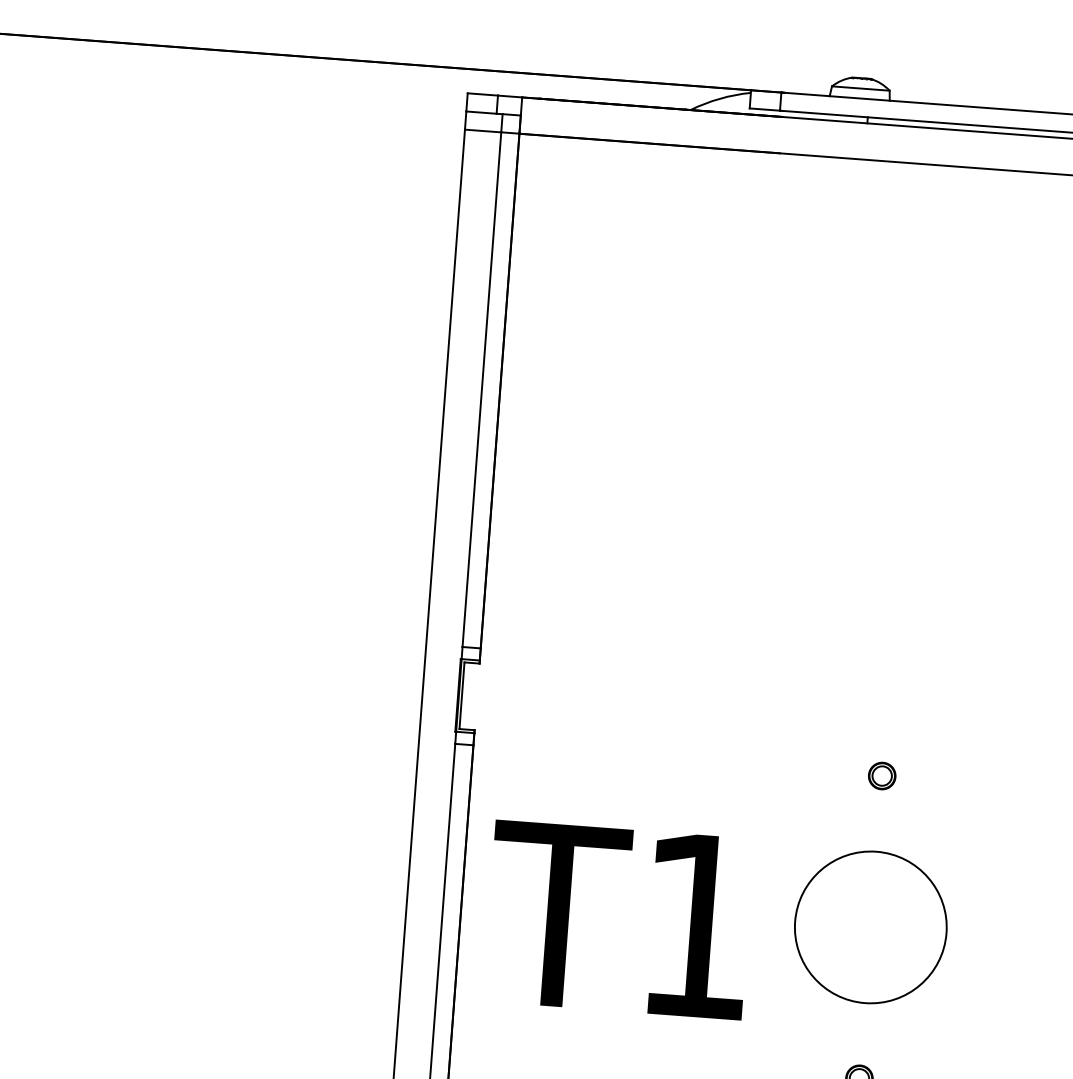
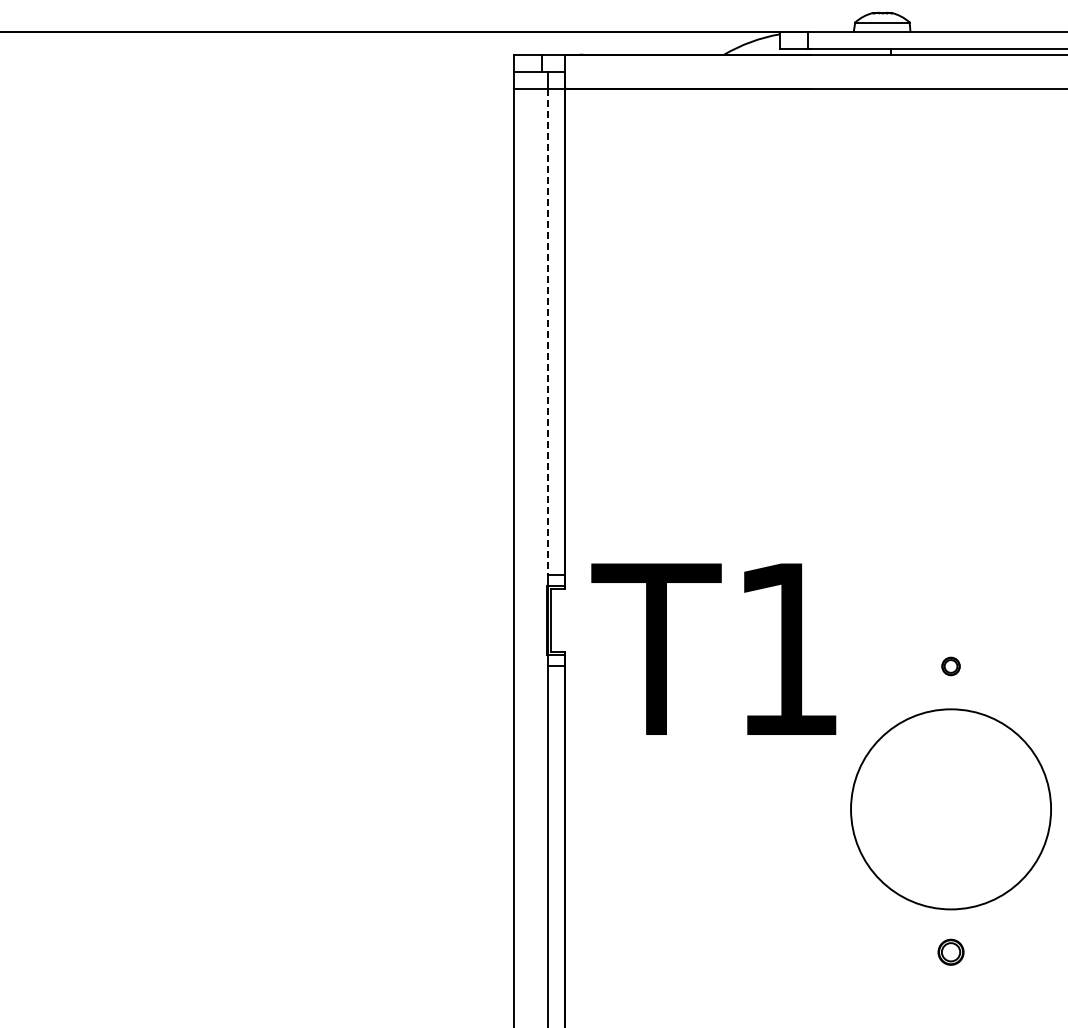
line: (481, 389) -> (547, 331), solid -> dashed
part: (881, 776) -> (950, 666), size x0.7
text: (618, 919) -> (713, 648), moved
circle: (870, 926) -> (950, 808), size x1.4

